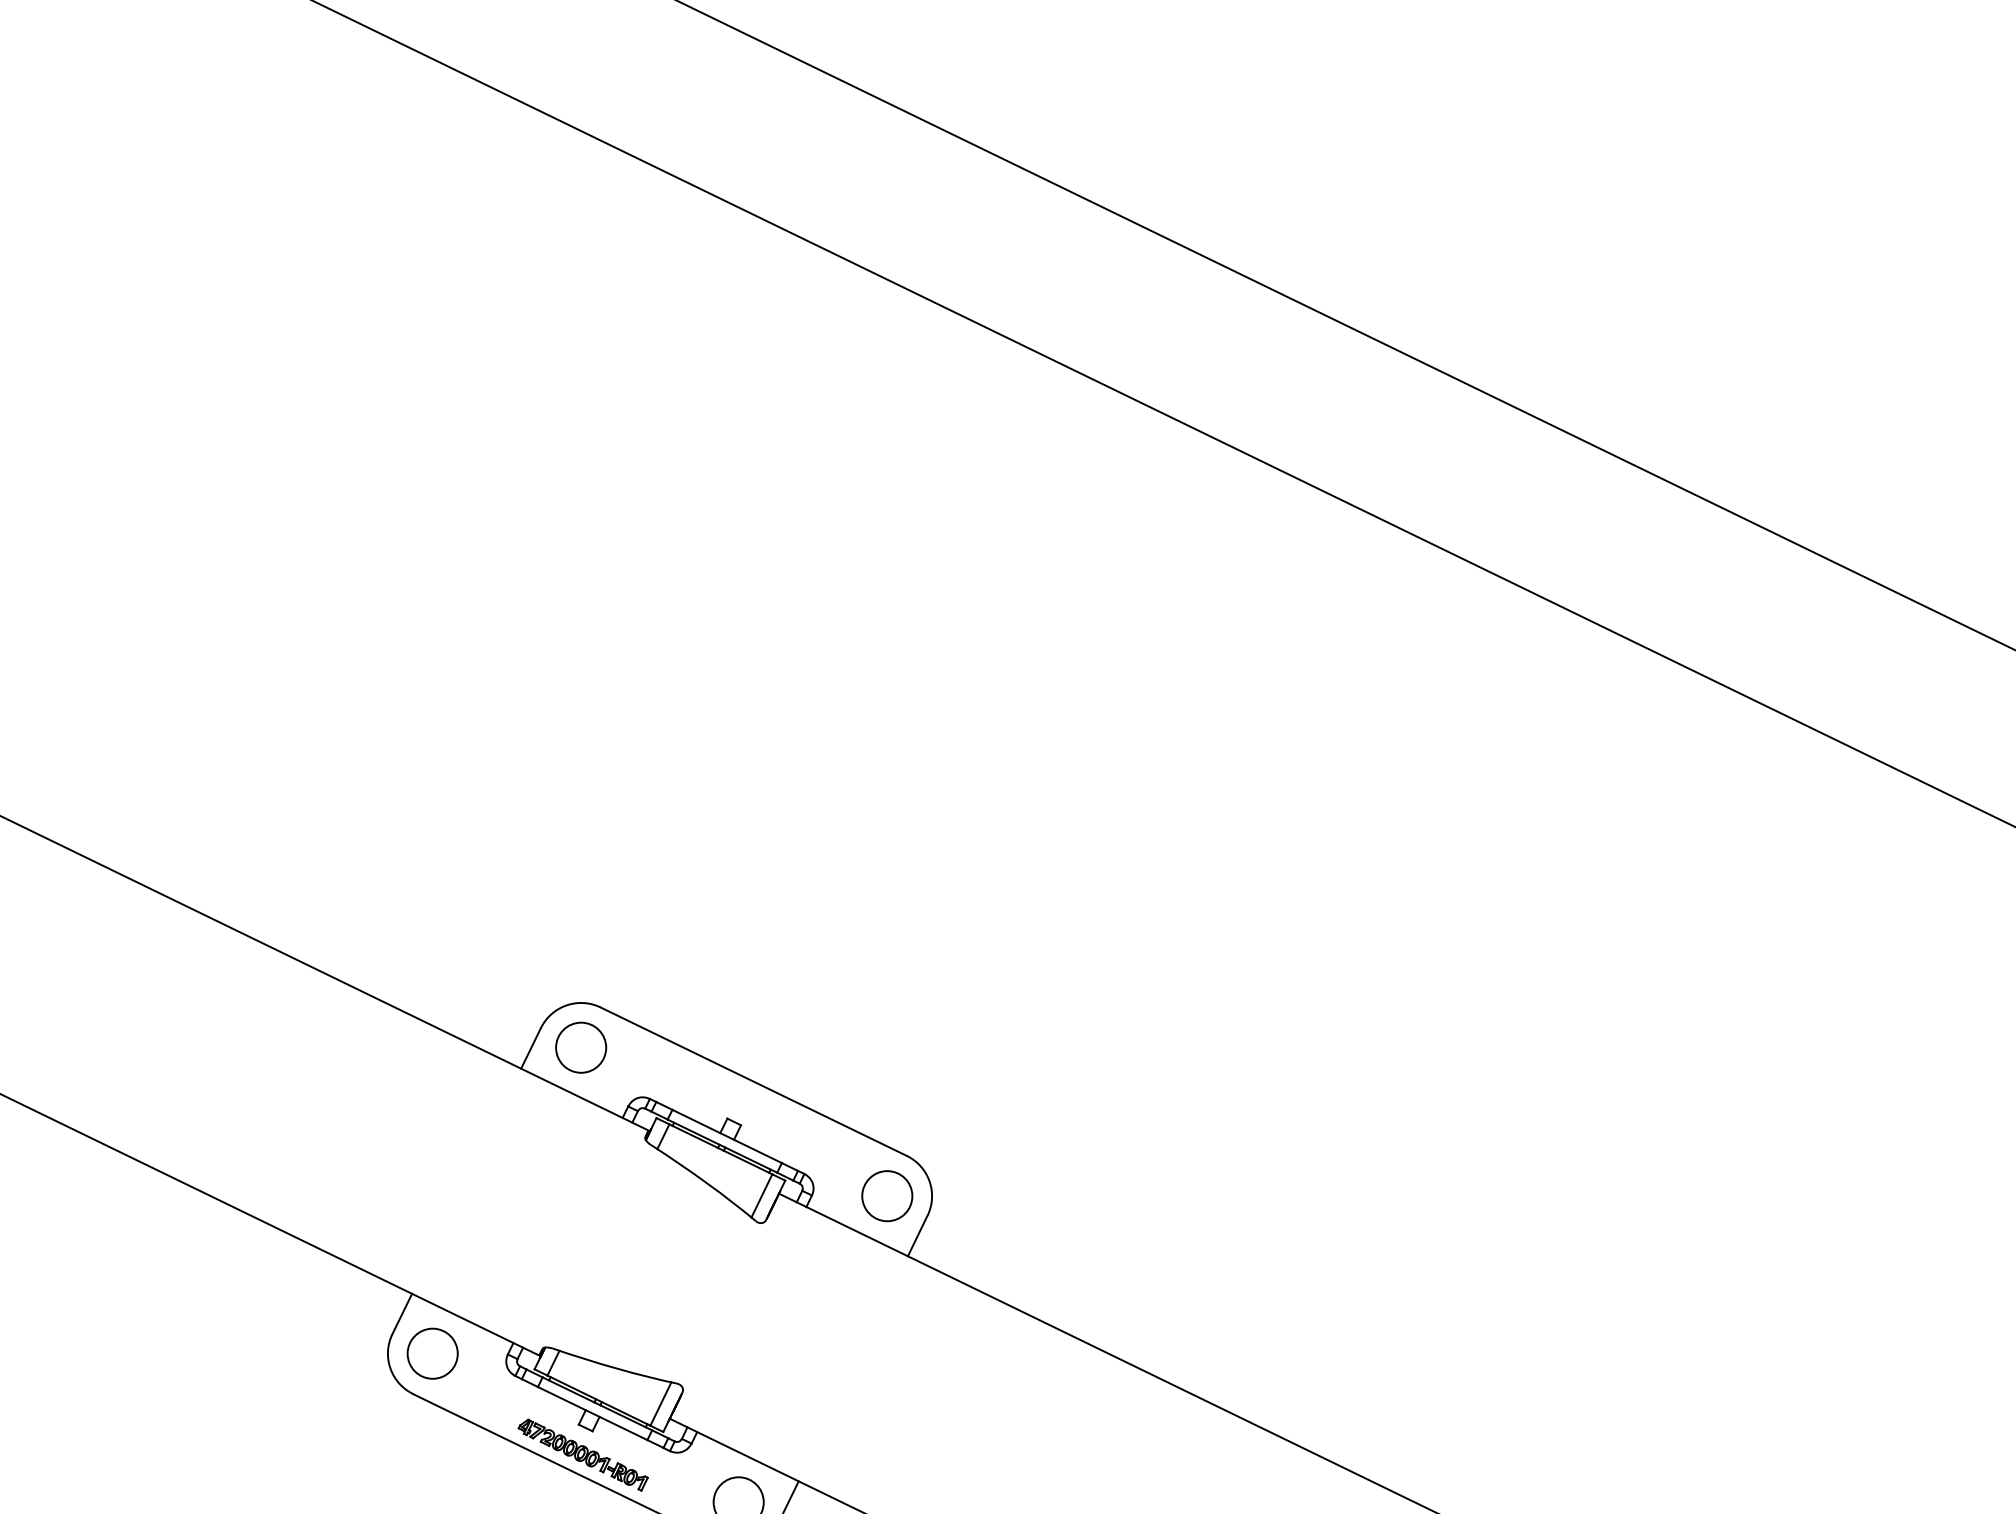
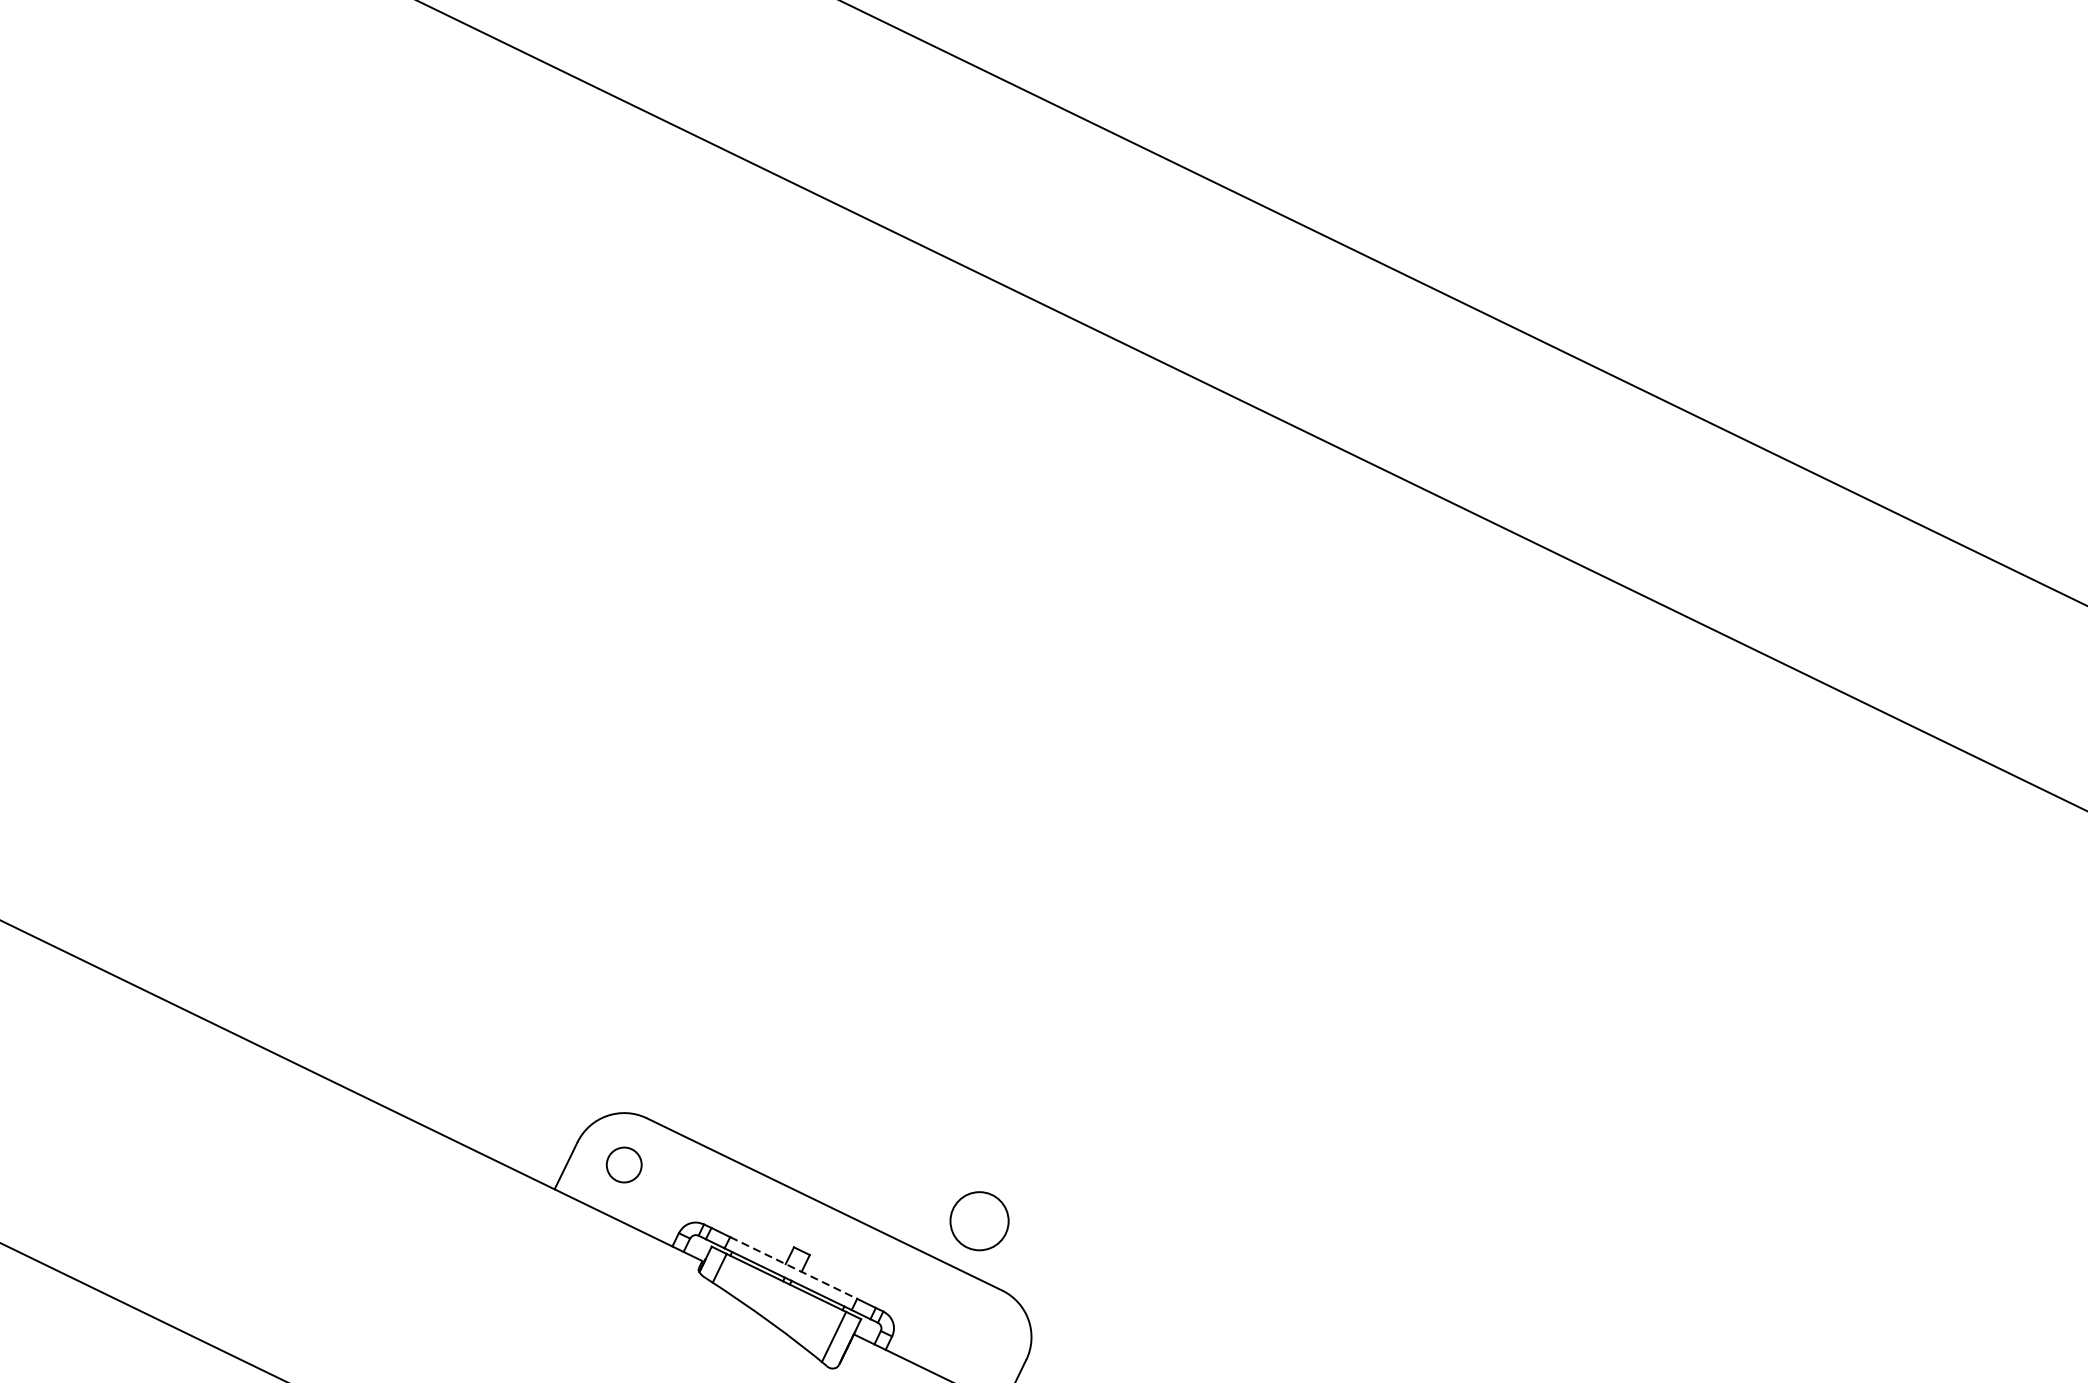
circle: (581, 1047) -> (624, 1164), size x0.6
line: (727, 1136) -> (794, 1268), solid -> dashed
circle: (887, 1196) -> (979, 1221), moved

